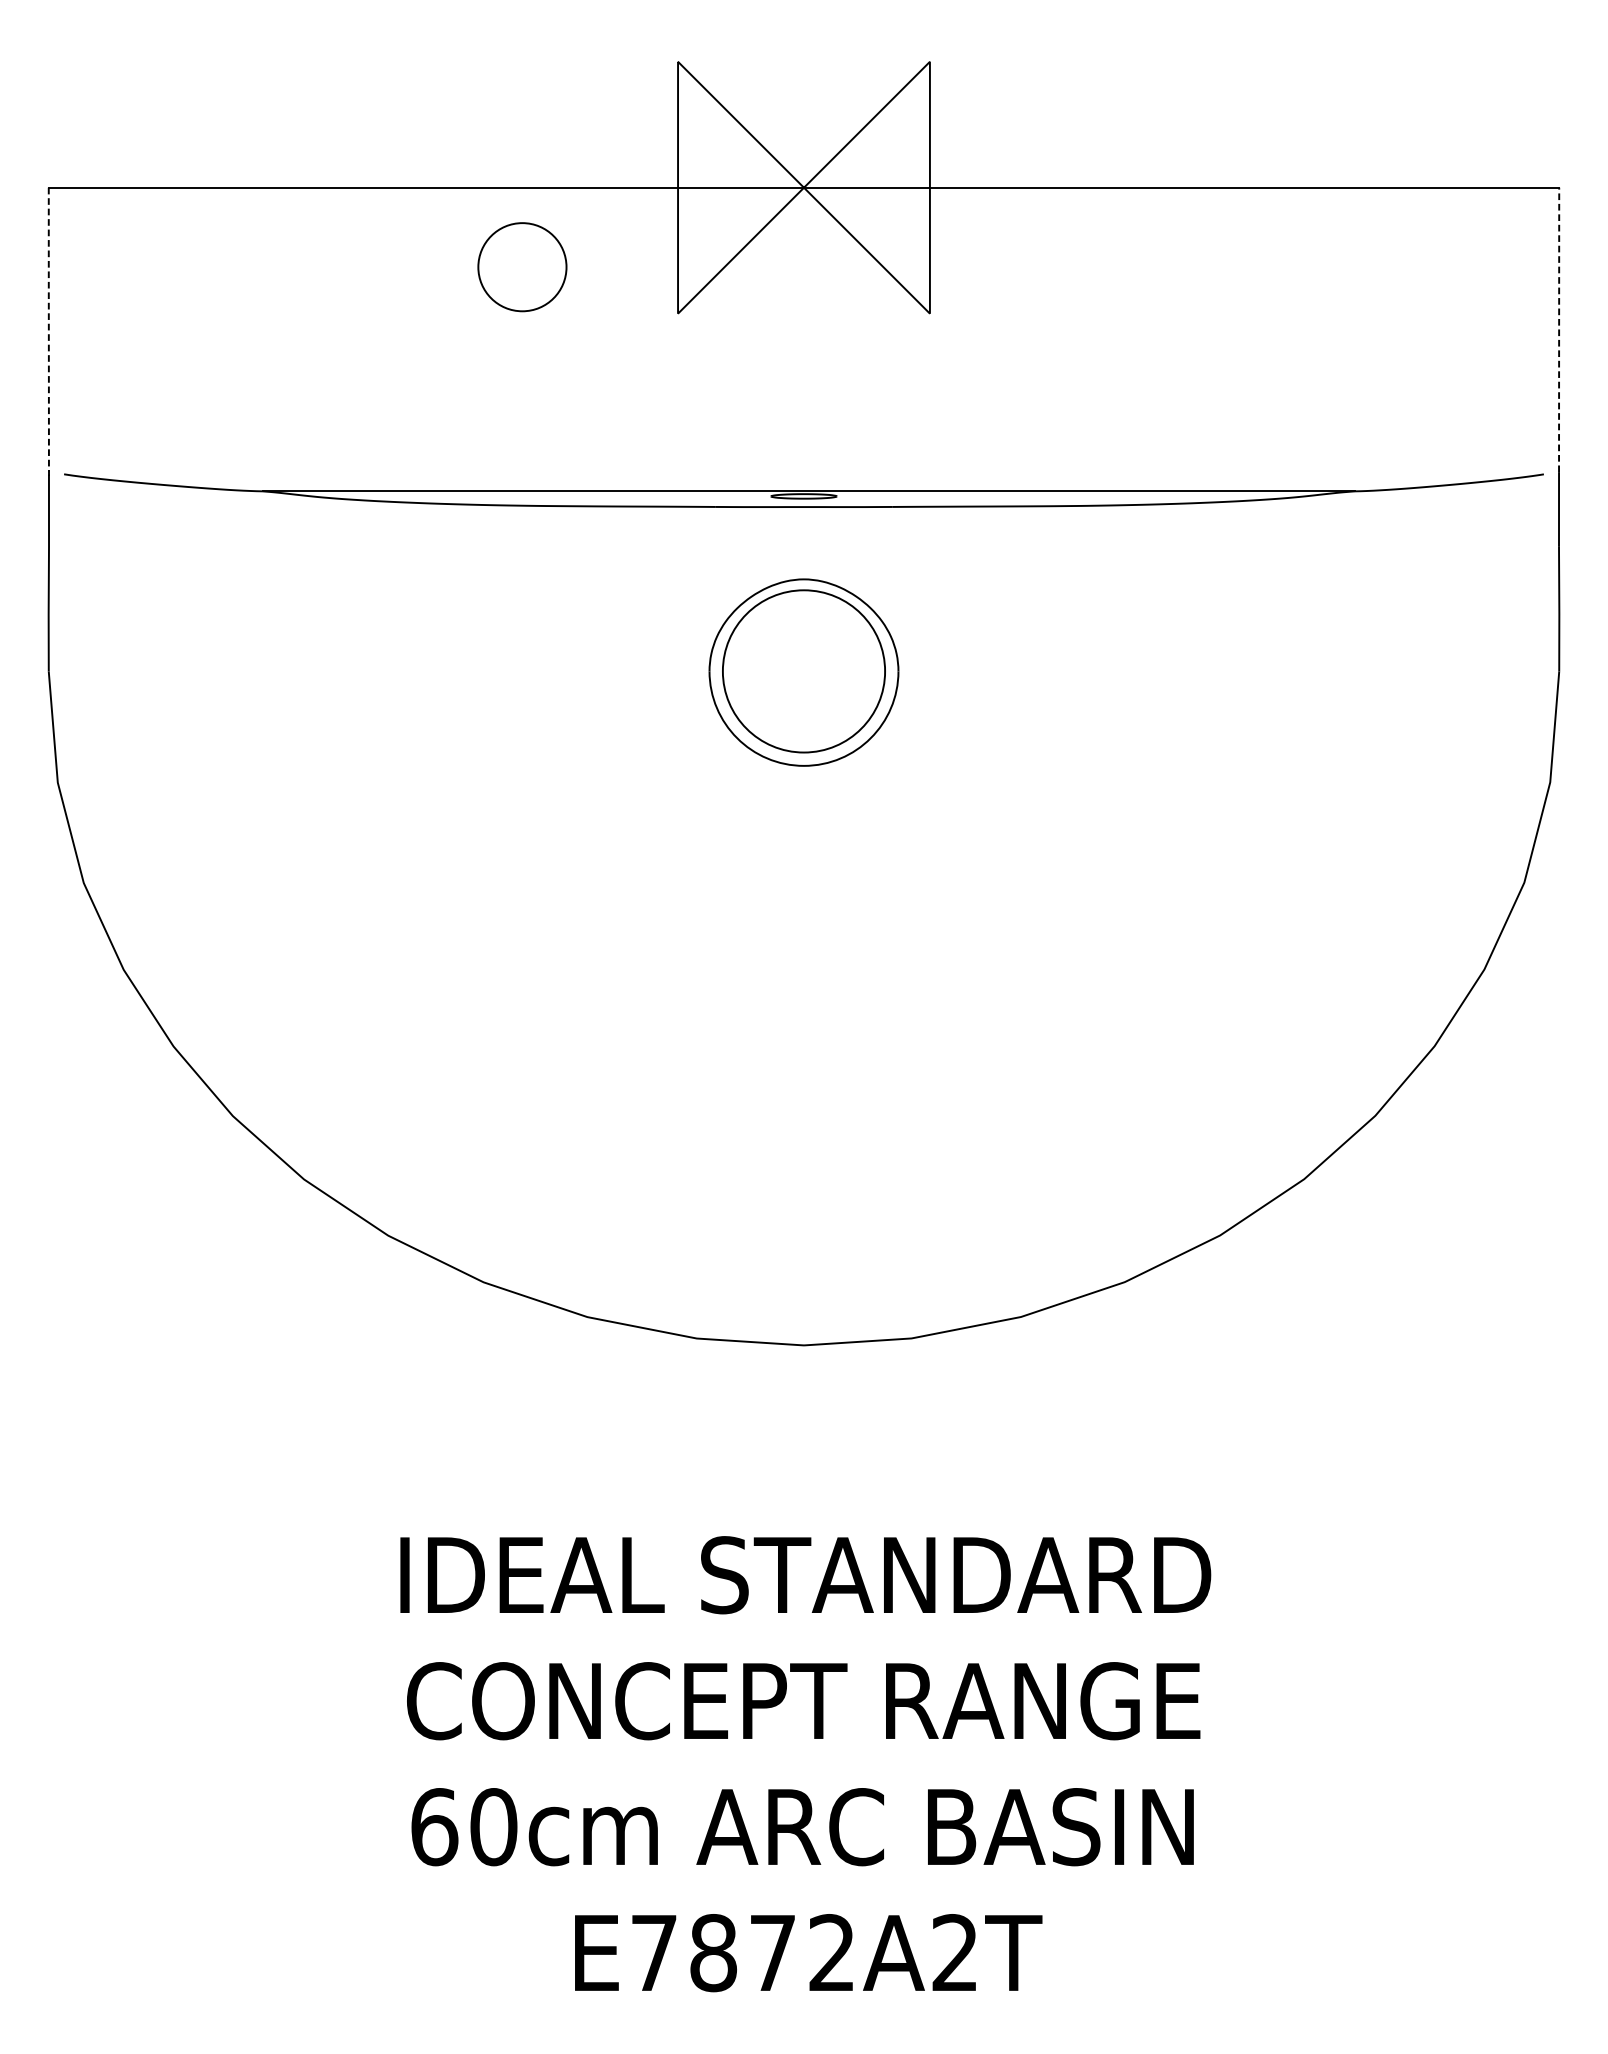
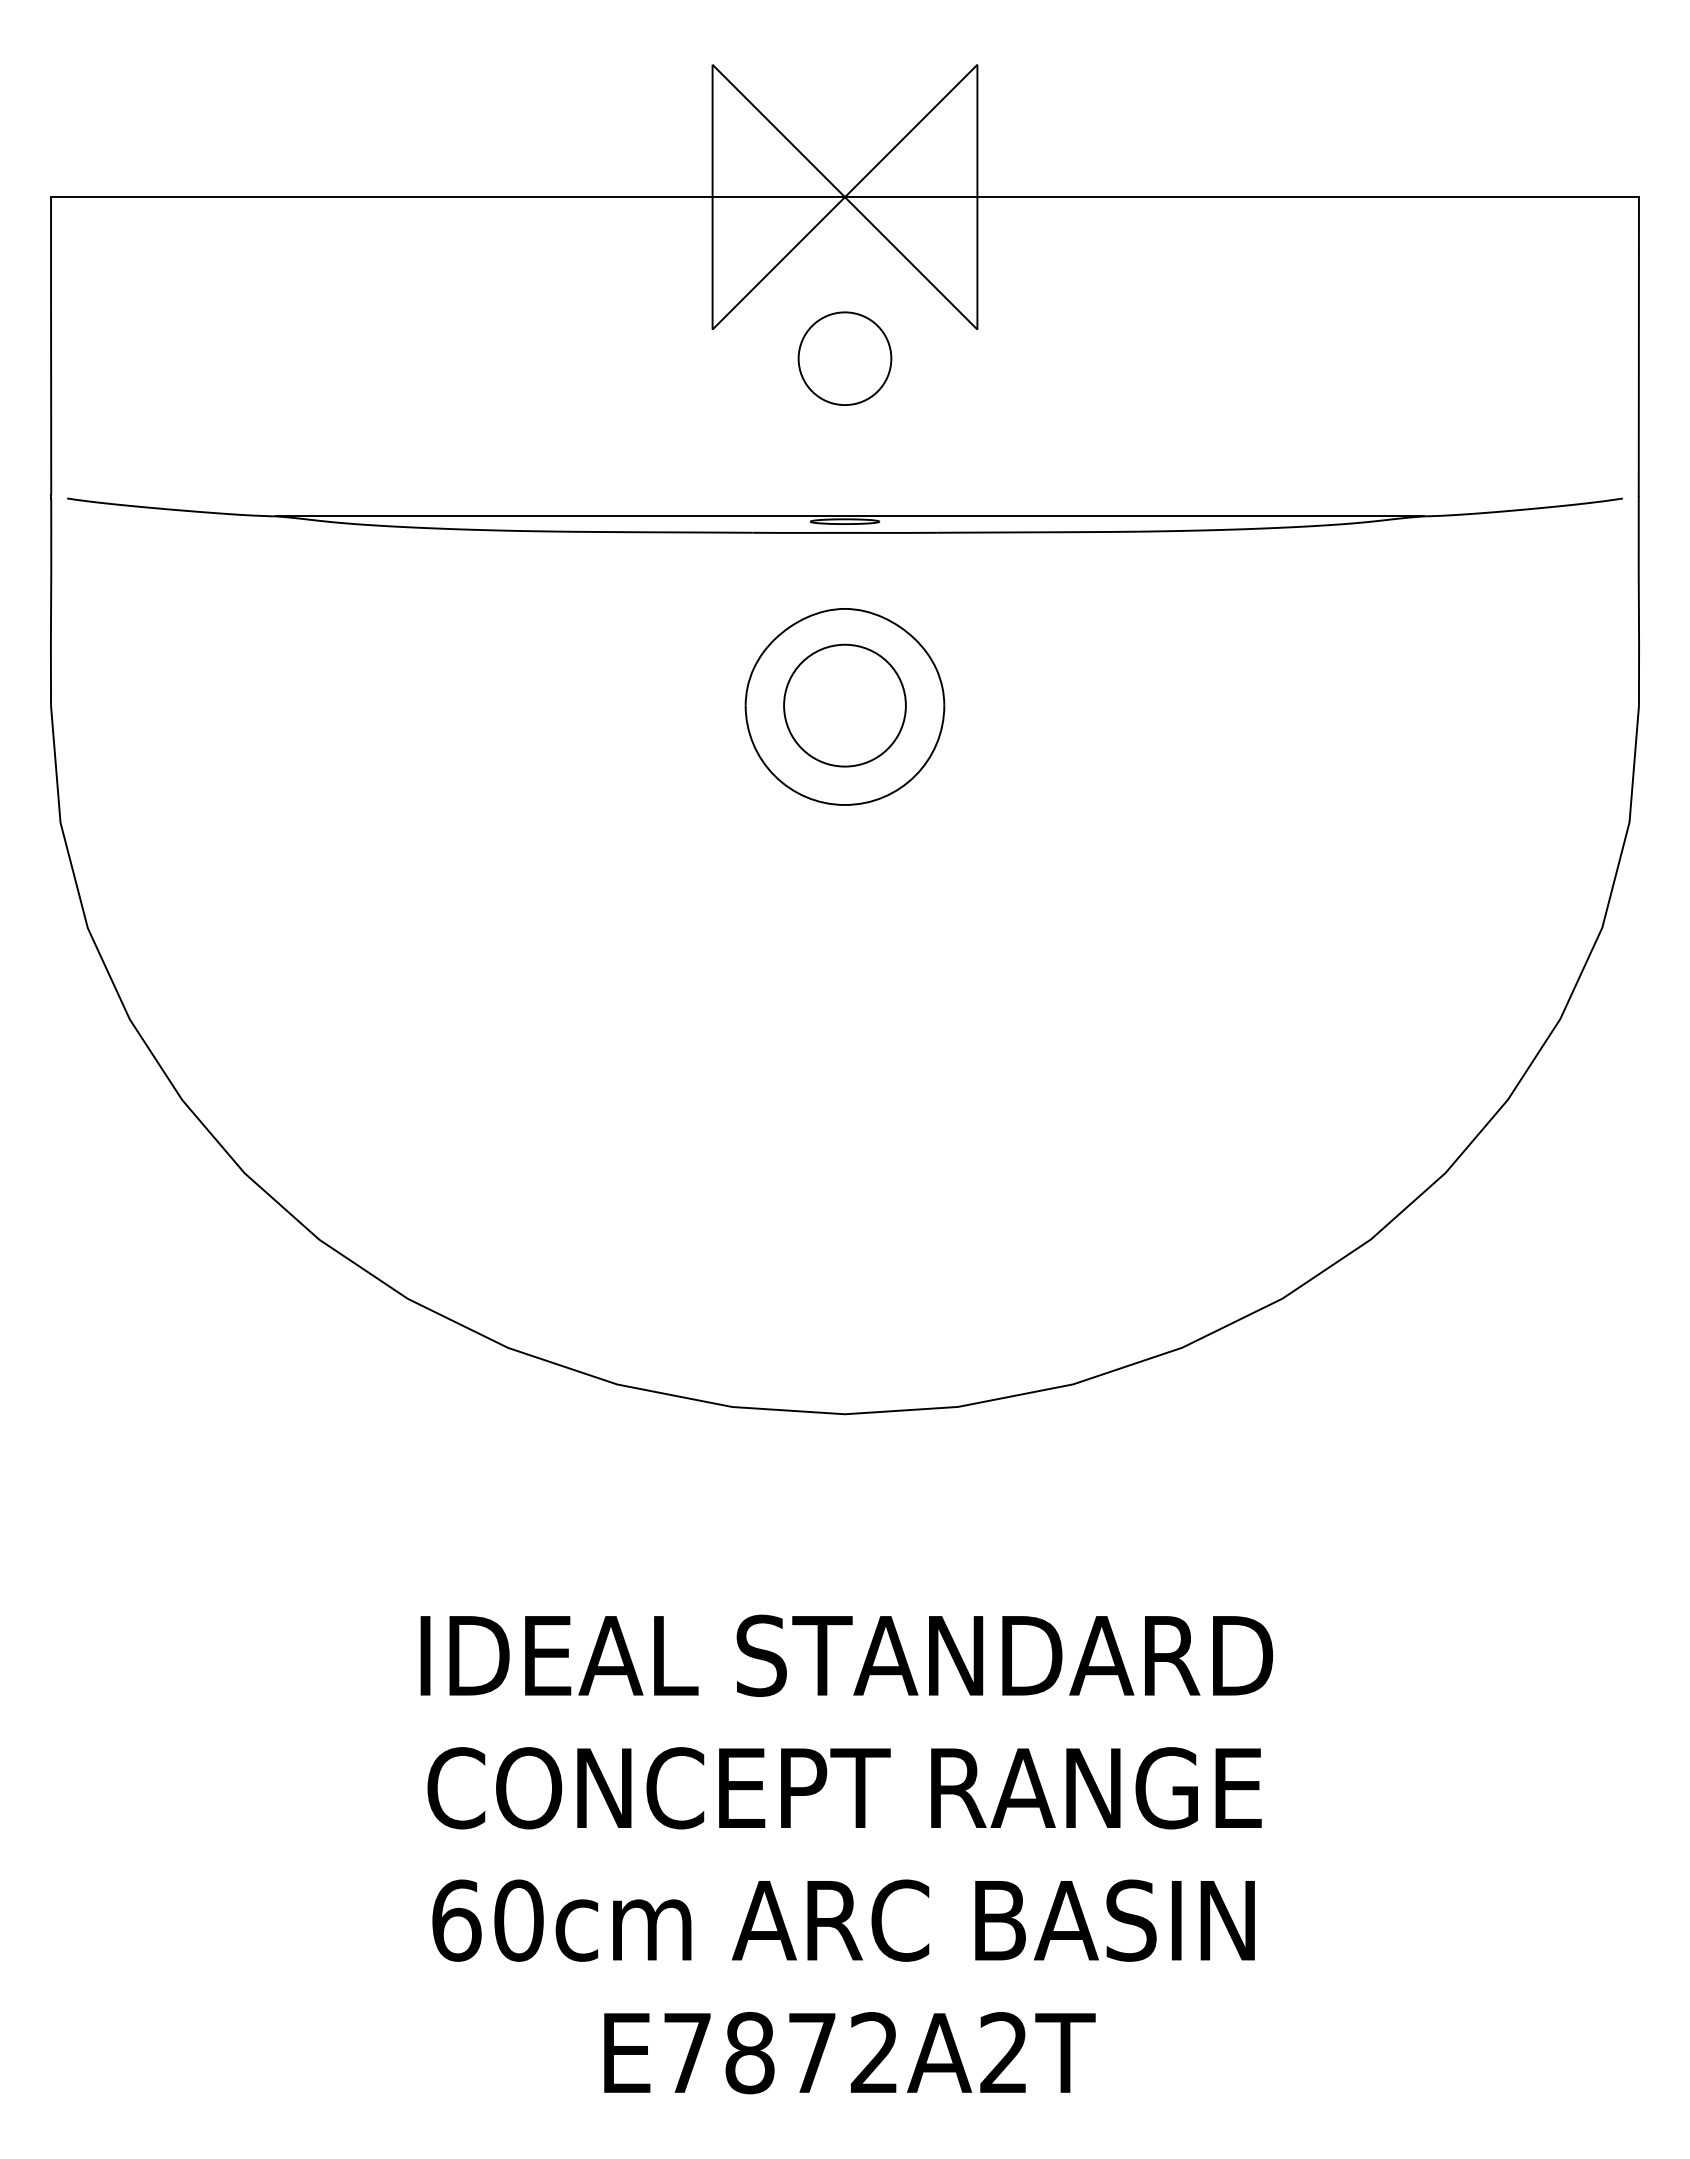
circle: (521, 266) -> (844, 358), moved
line: (49, 328) -> (51, 345), dashed -> solid
line: (1558, 329) -> (1638, 346), dashed -> solid
circle: (803, 671) -> (844, 705), size x0.71

